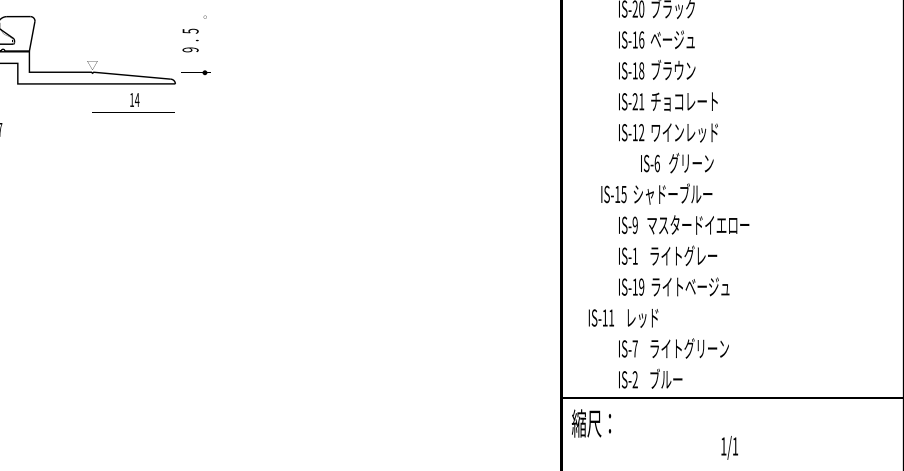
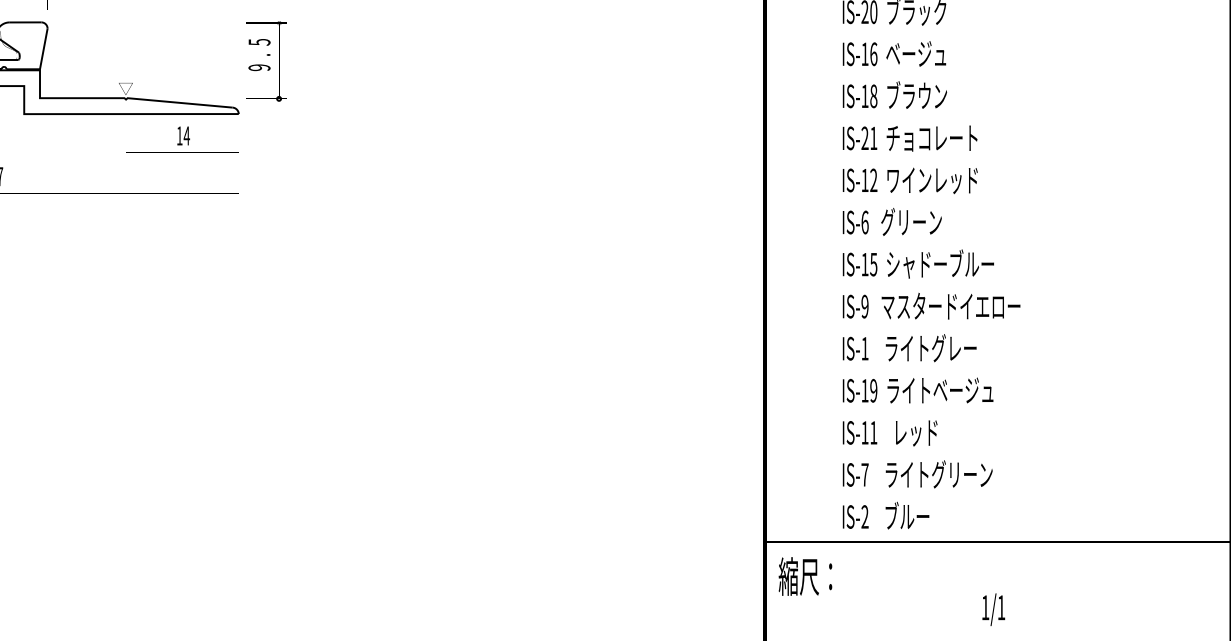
text: (676, 162) -> (891, 221), moved
text: (656, 193) -> (917, 263), moved
text: (623, 318) -> (889, 433), moved

